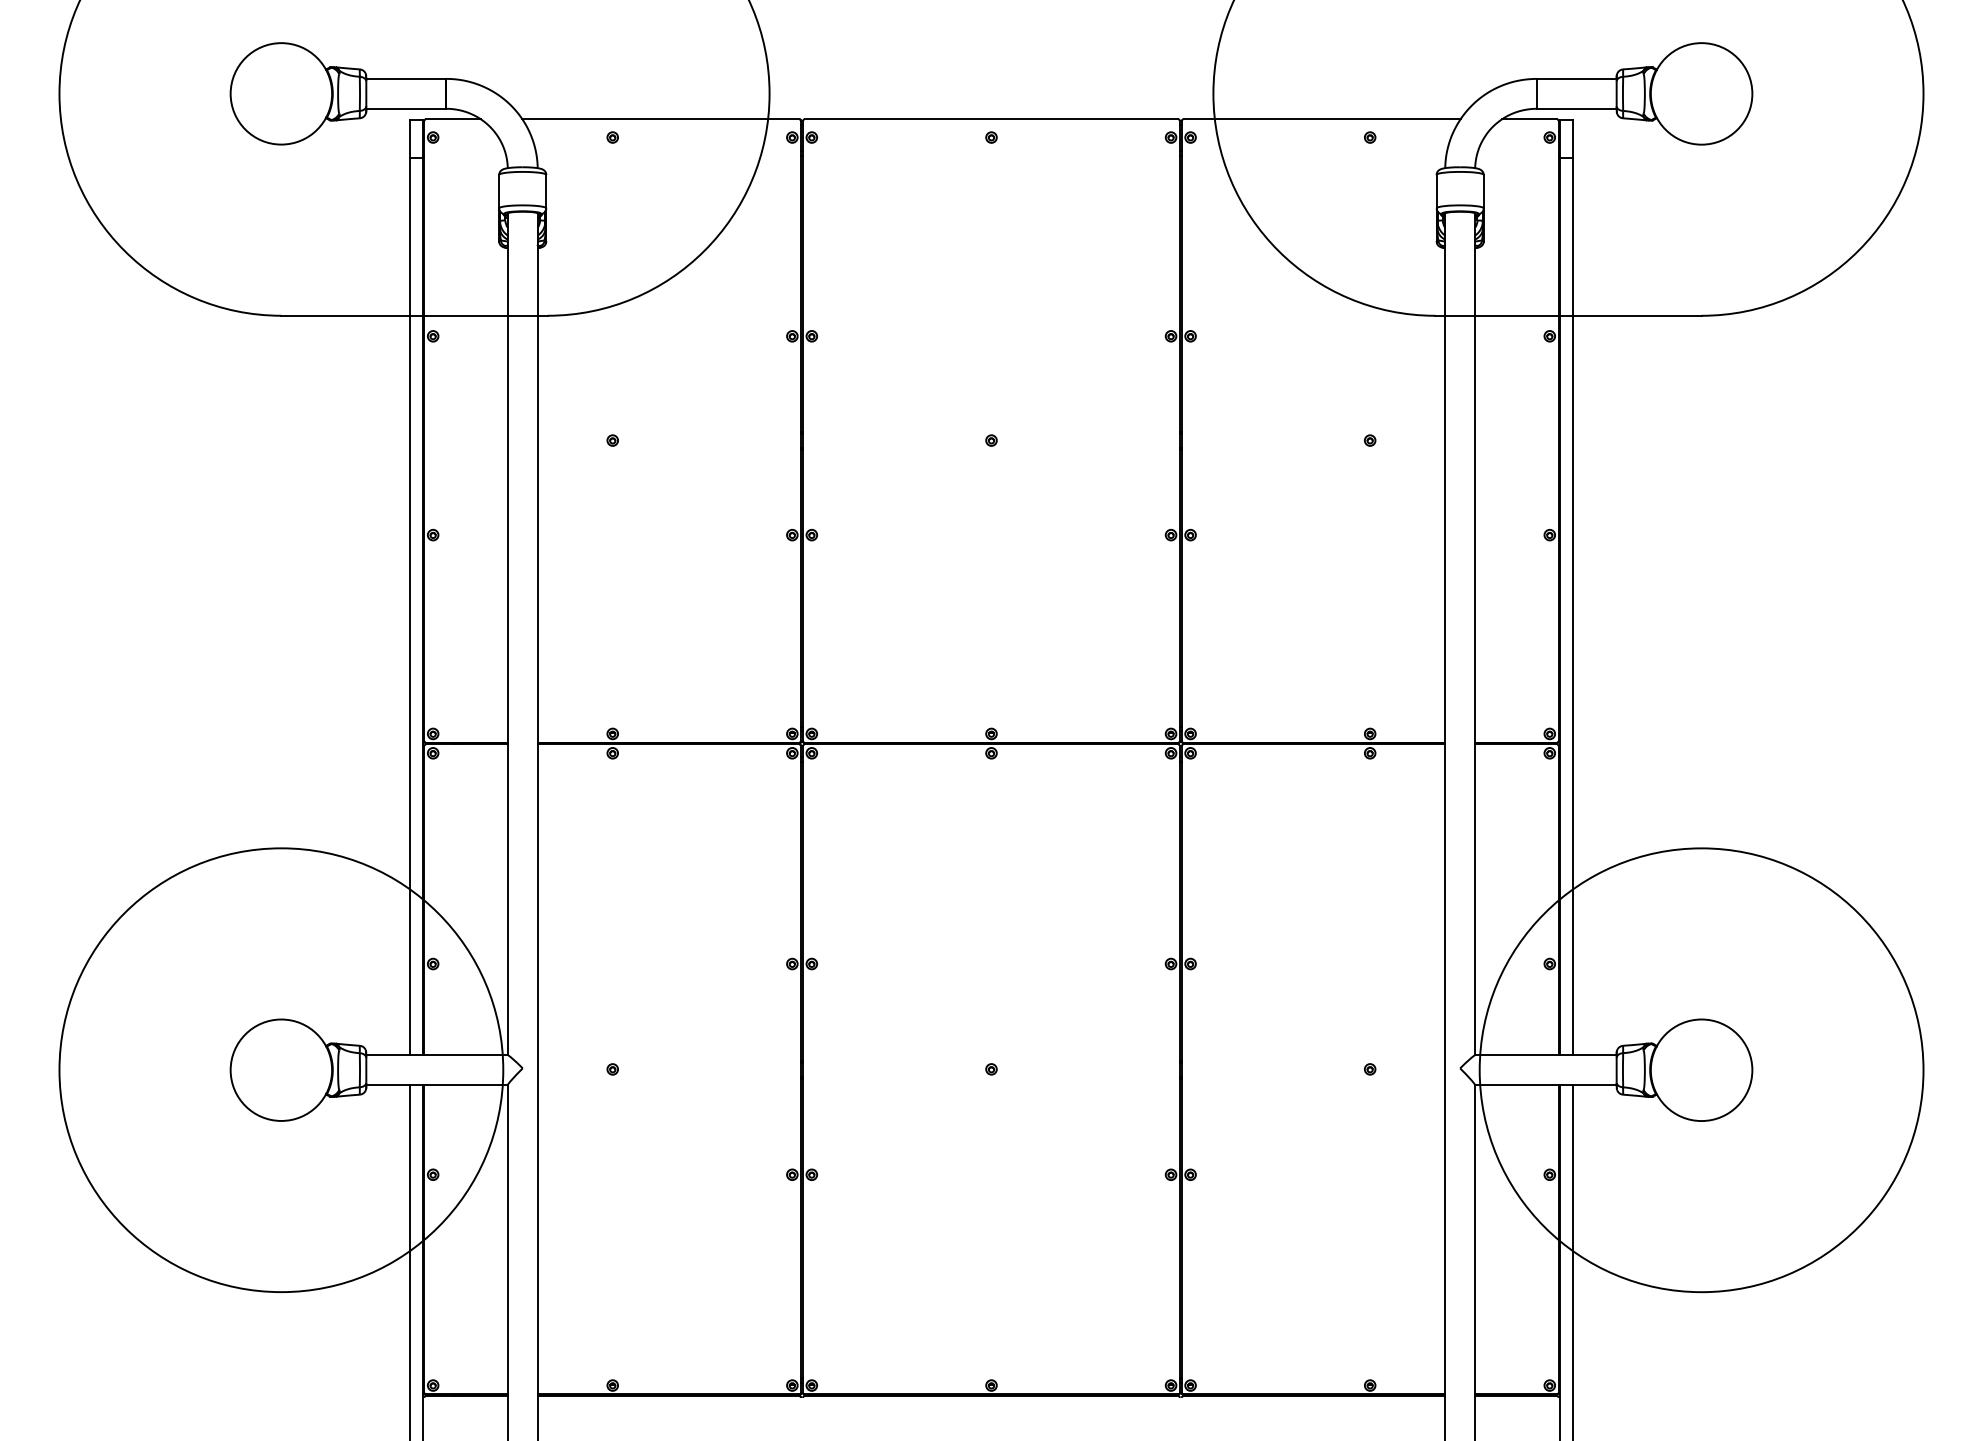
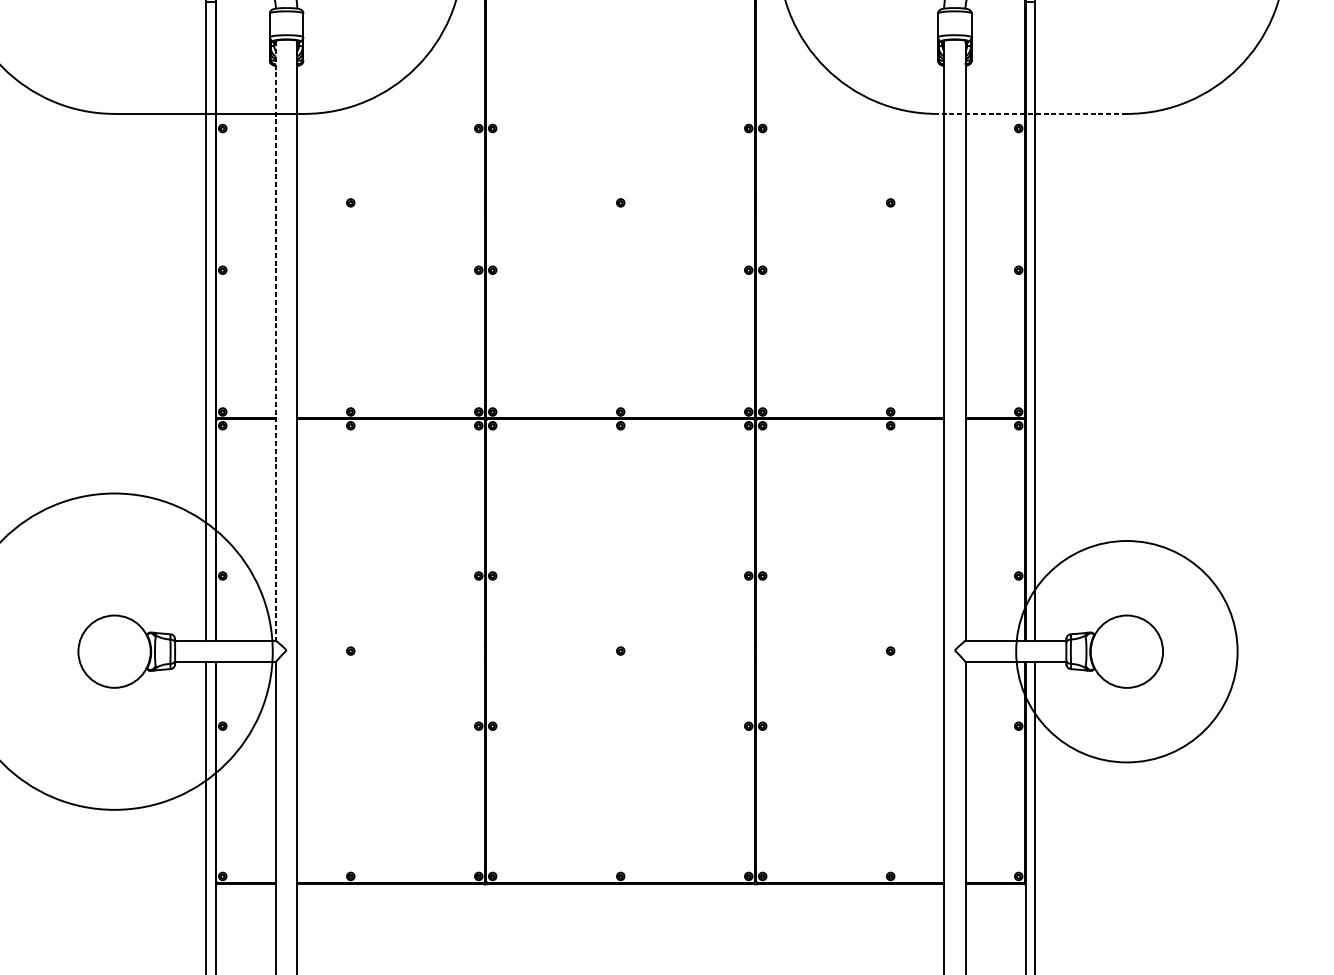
line: (1567, 315) -> (1031, 113), solid -> dashed
line: (507, 634) -> (275, 341), solid -> dashed
circle: (1701, 1070) -> (1126, 651), size x0.7

